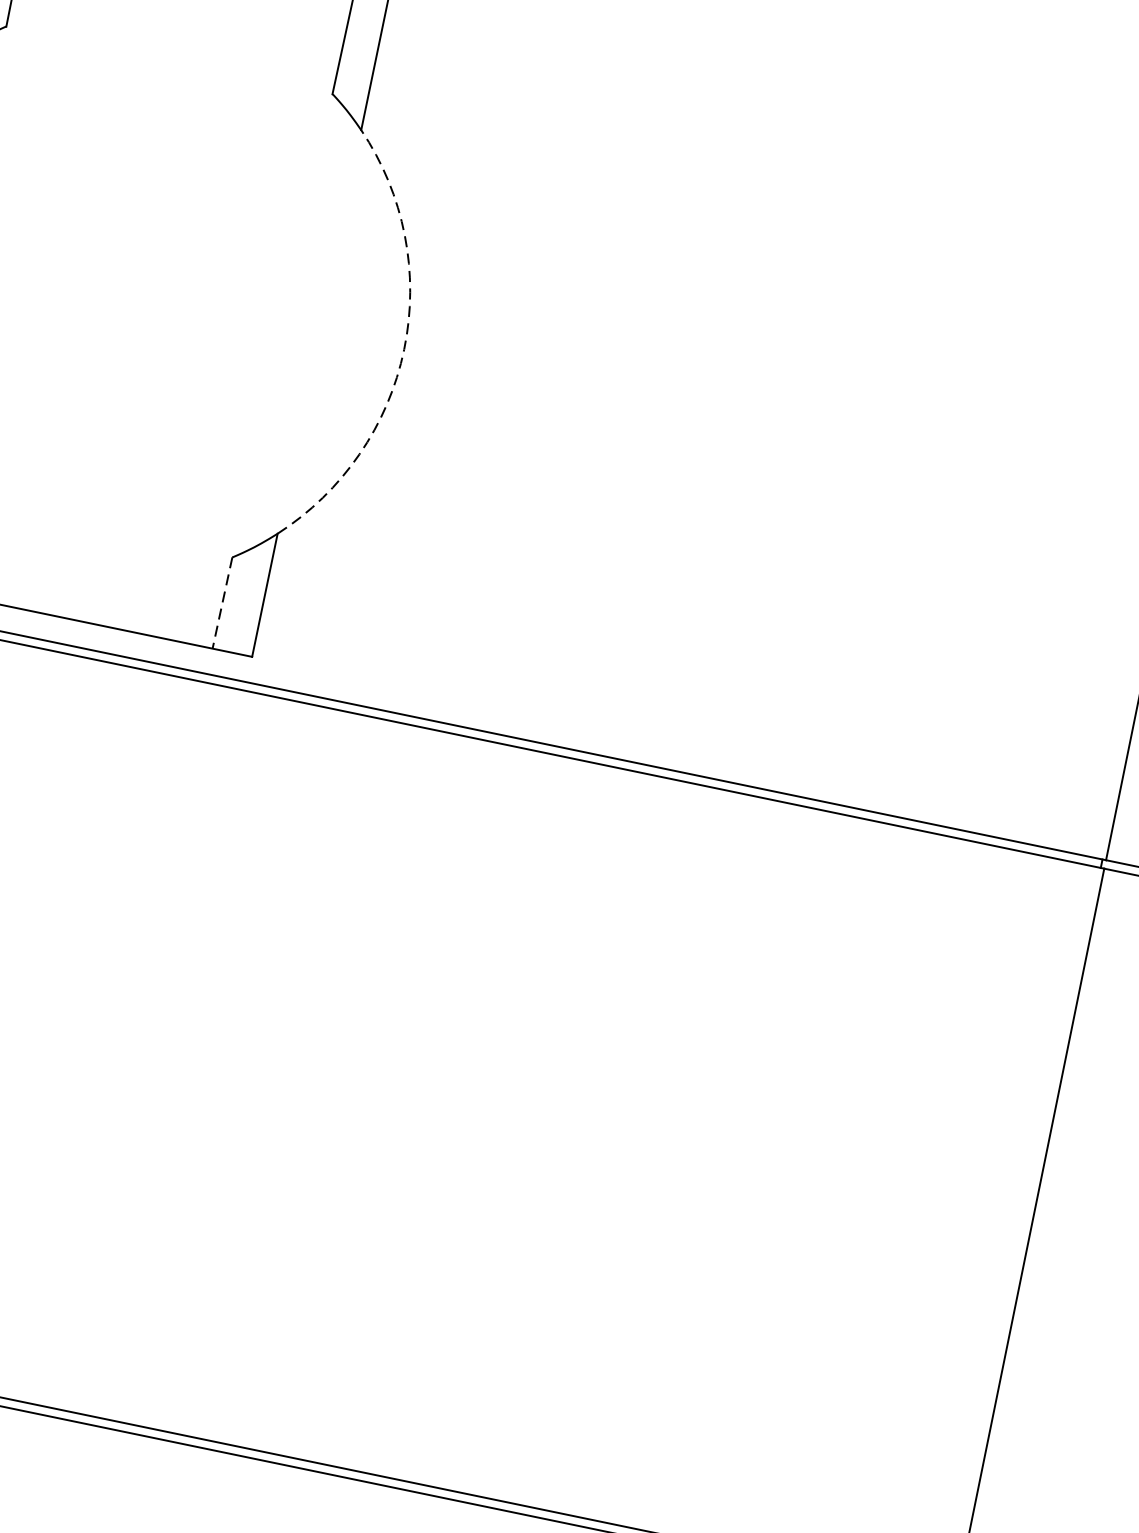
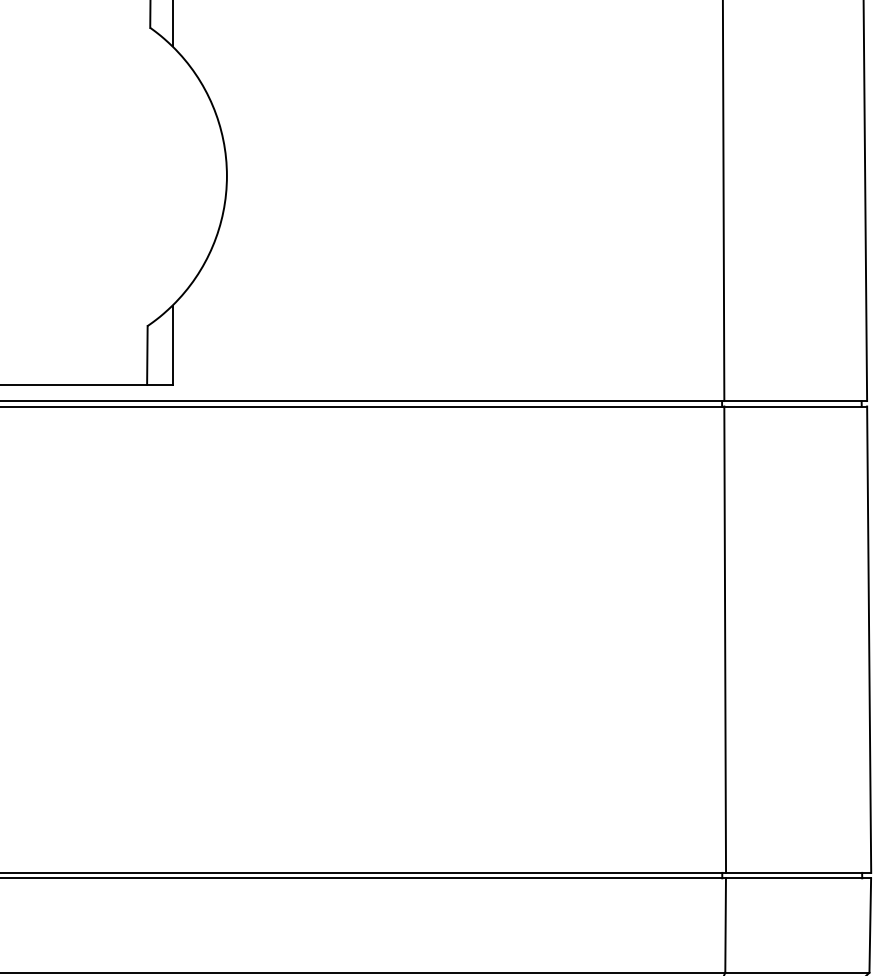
arc: (403, 350) -> (226, 176), dashed -> solid
line: (222, 603) -> (147, 355), dashed -> solid

